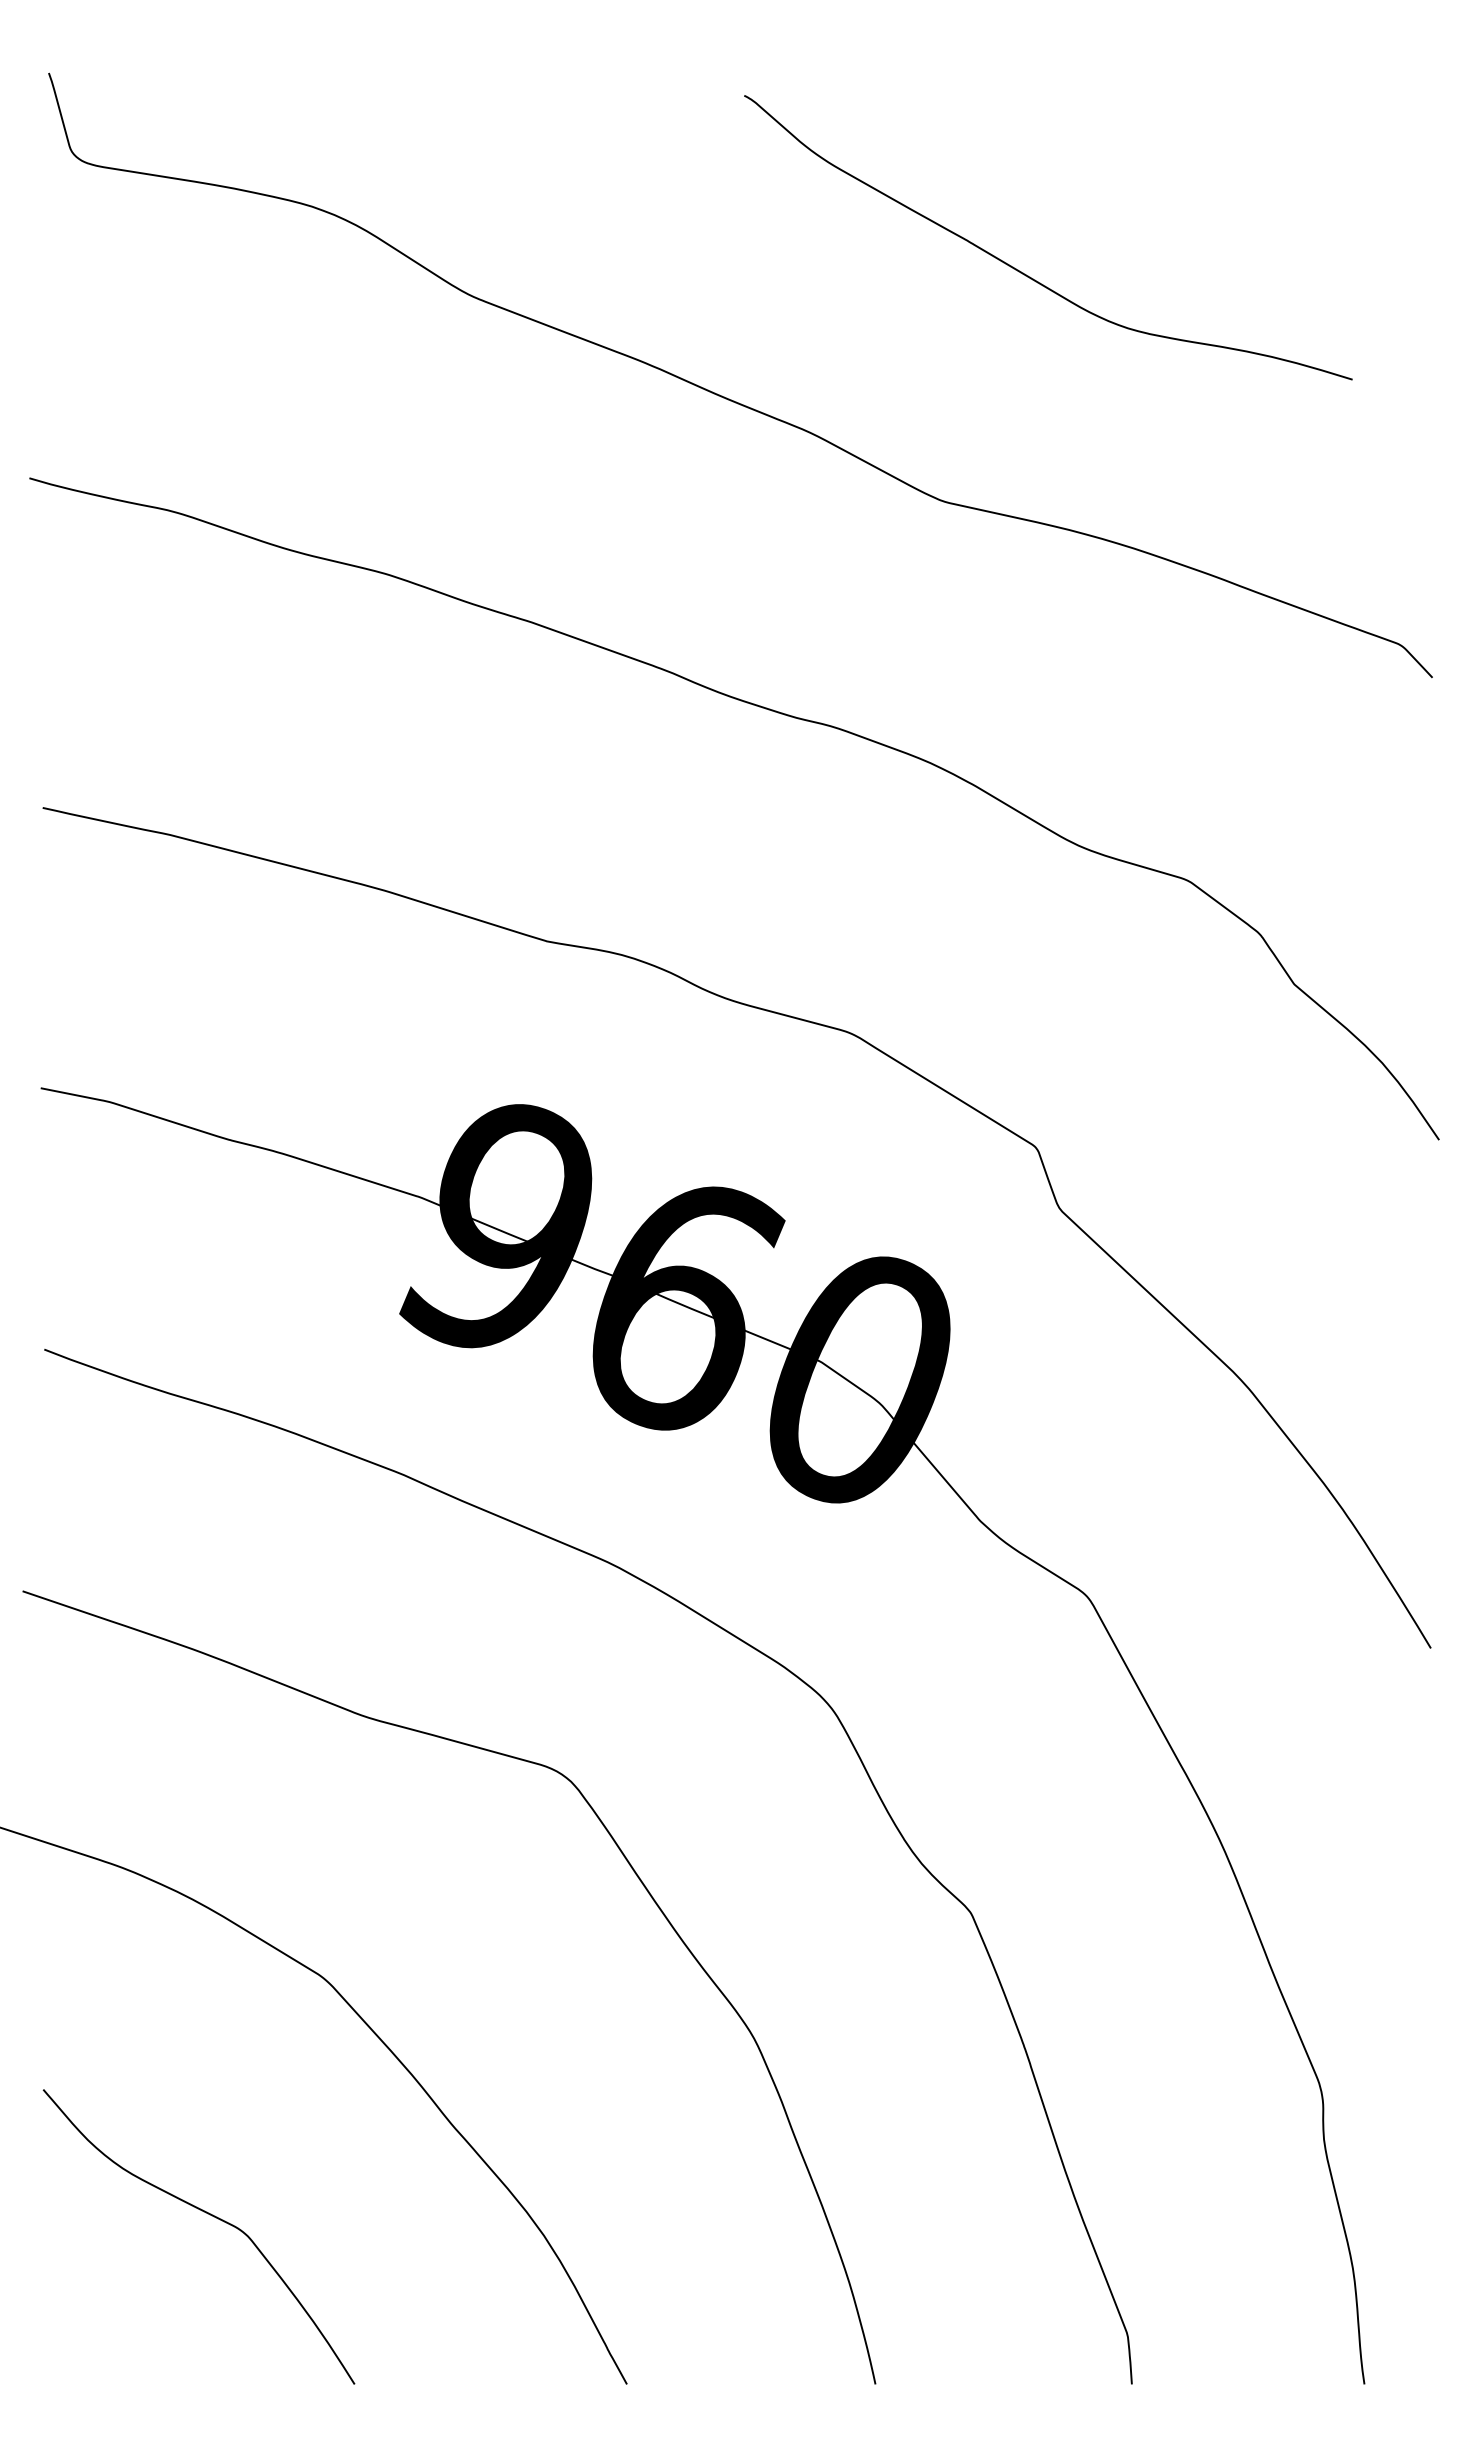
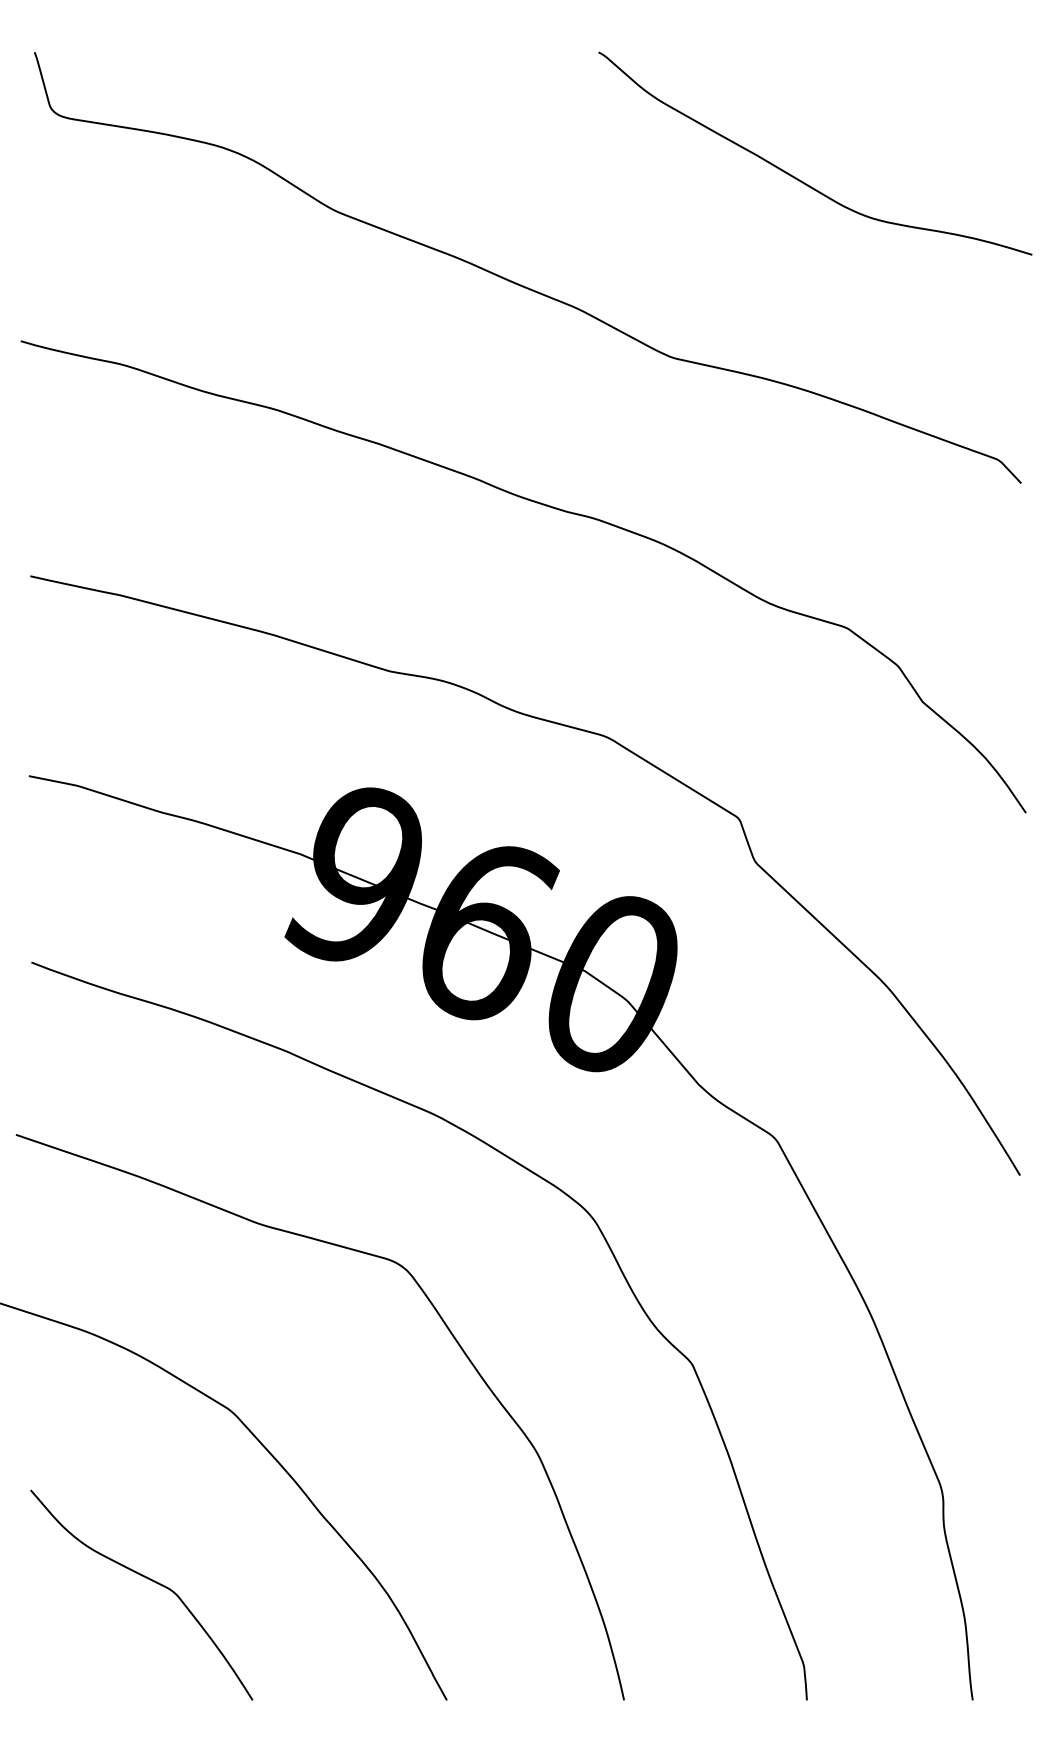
curve: (1024, 272) -> (798, 178), moved

